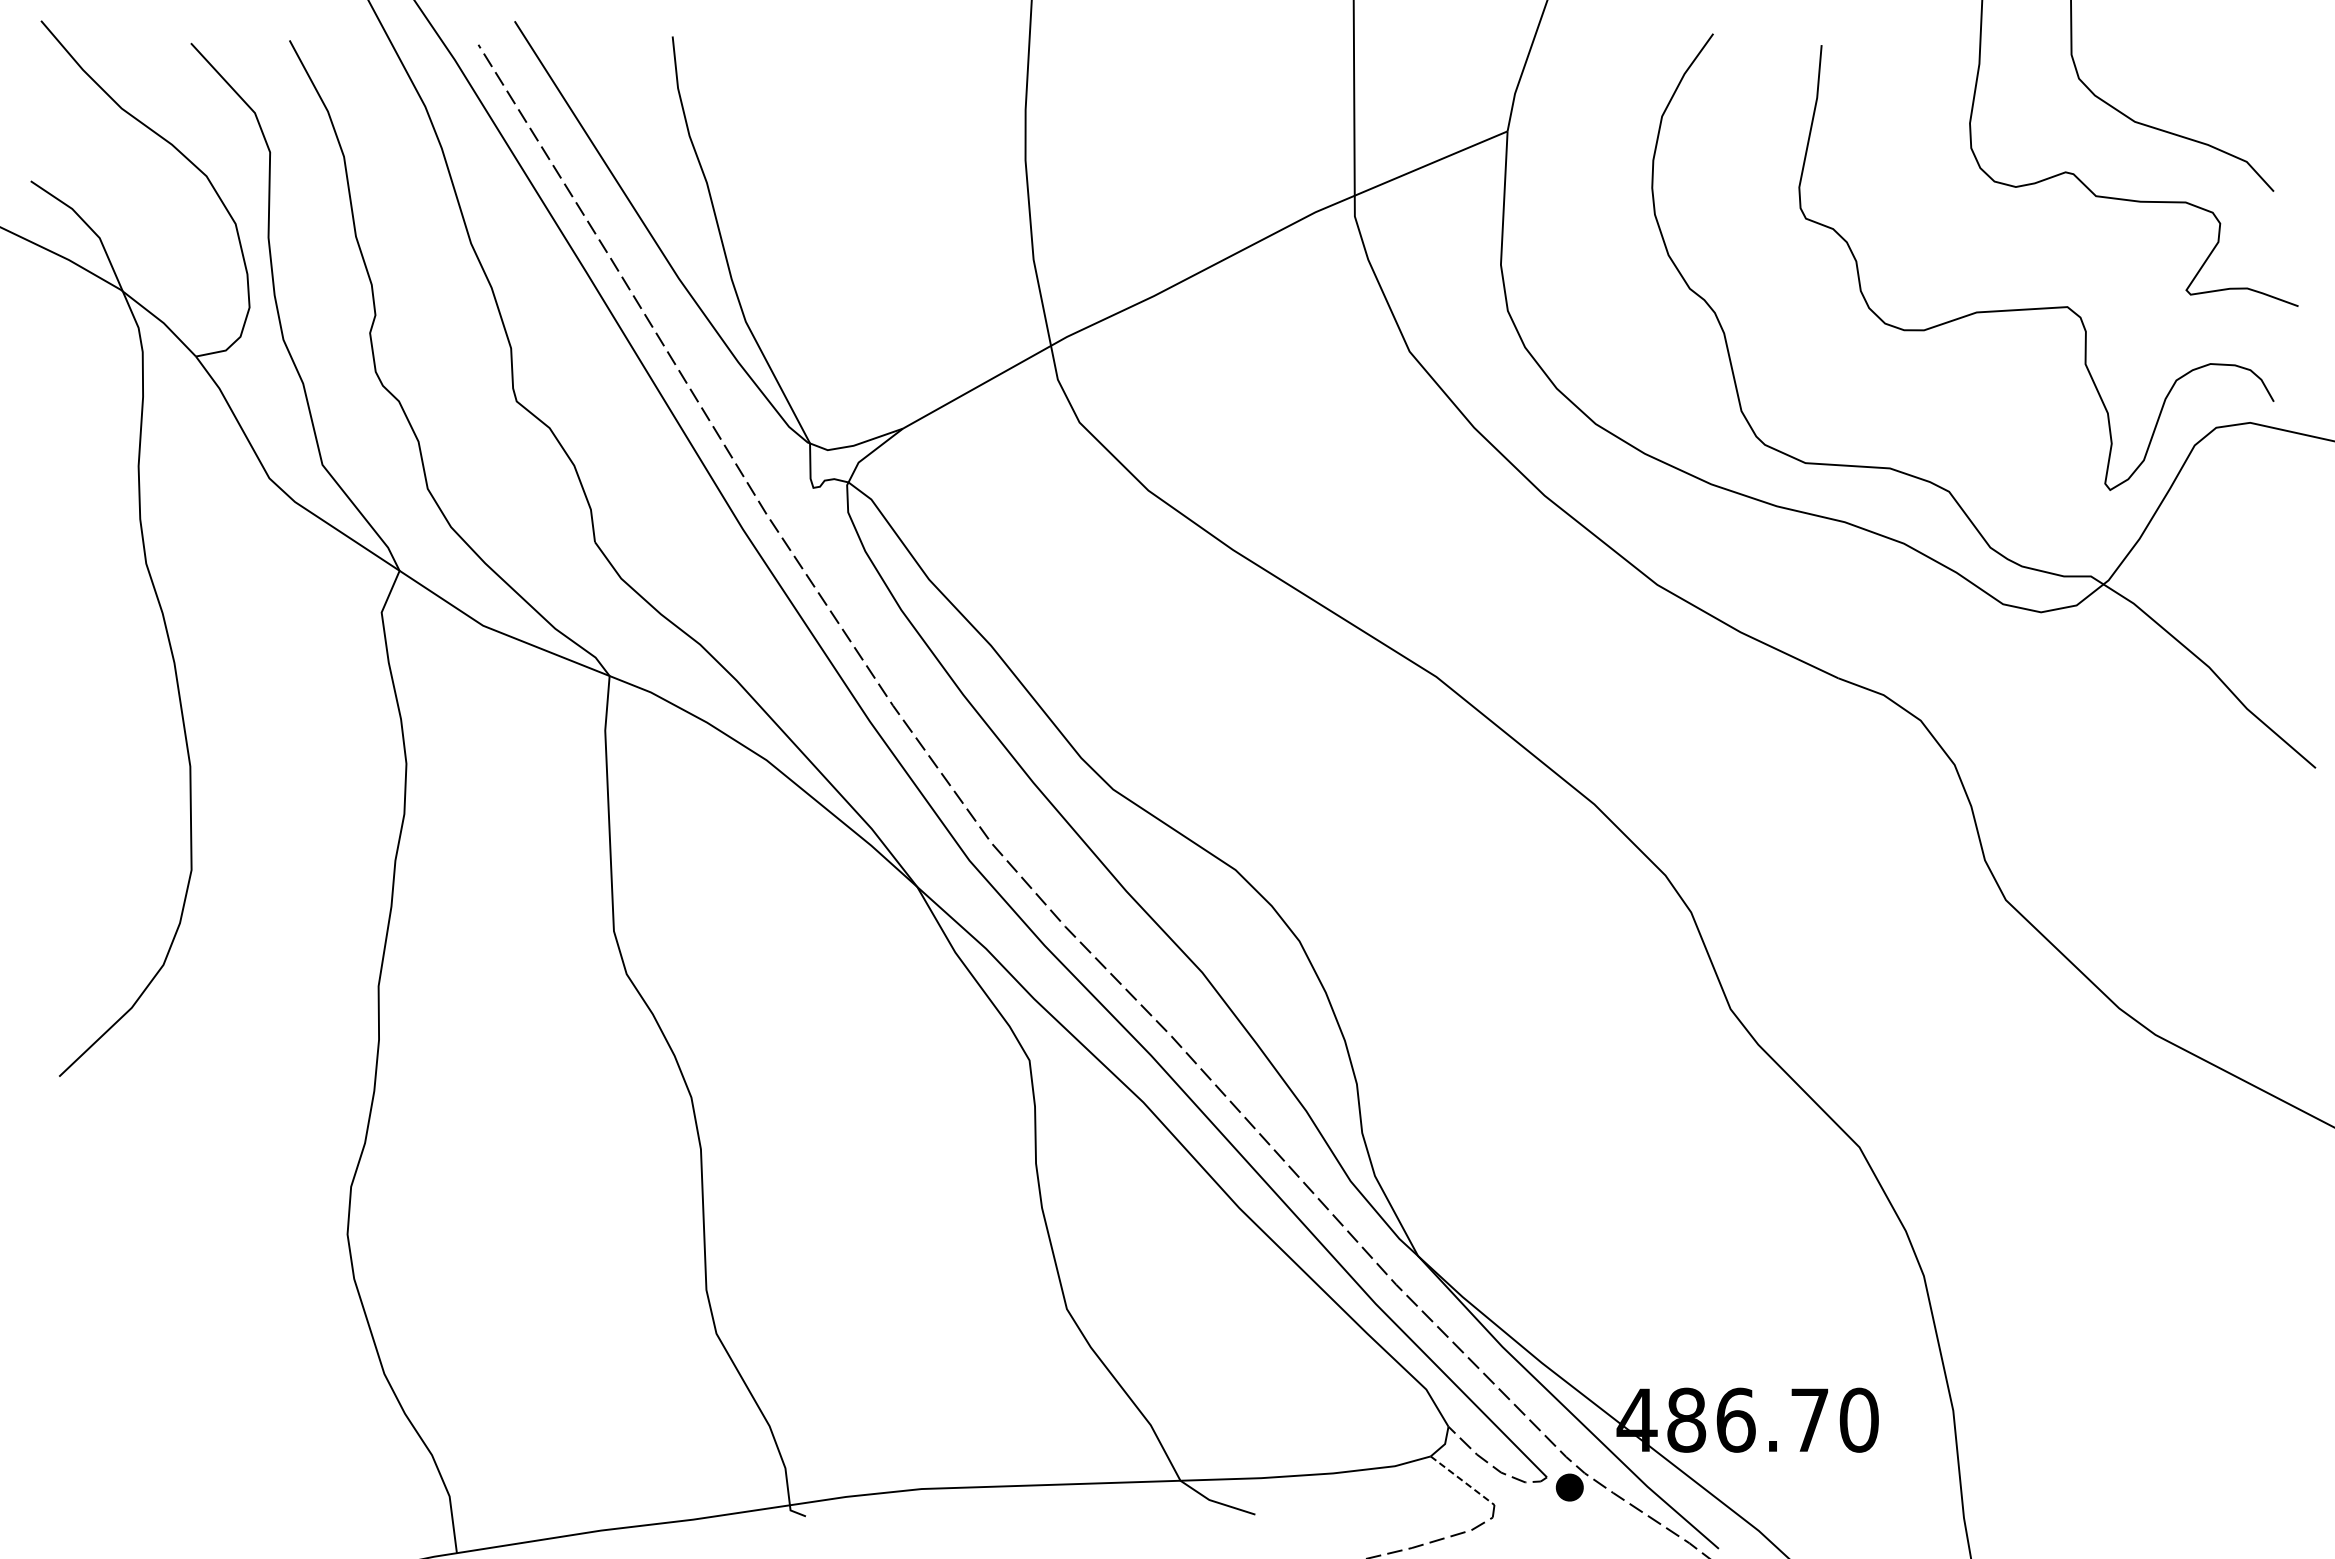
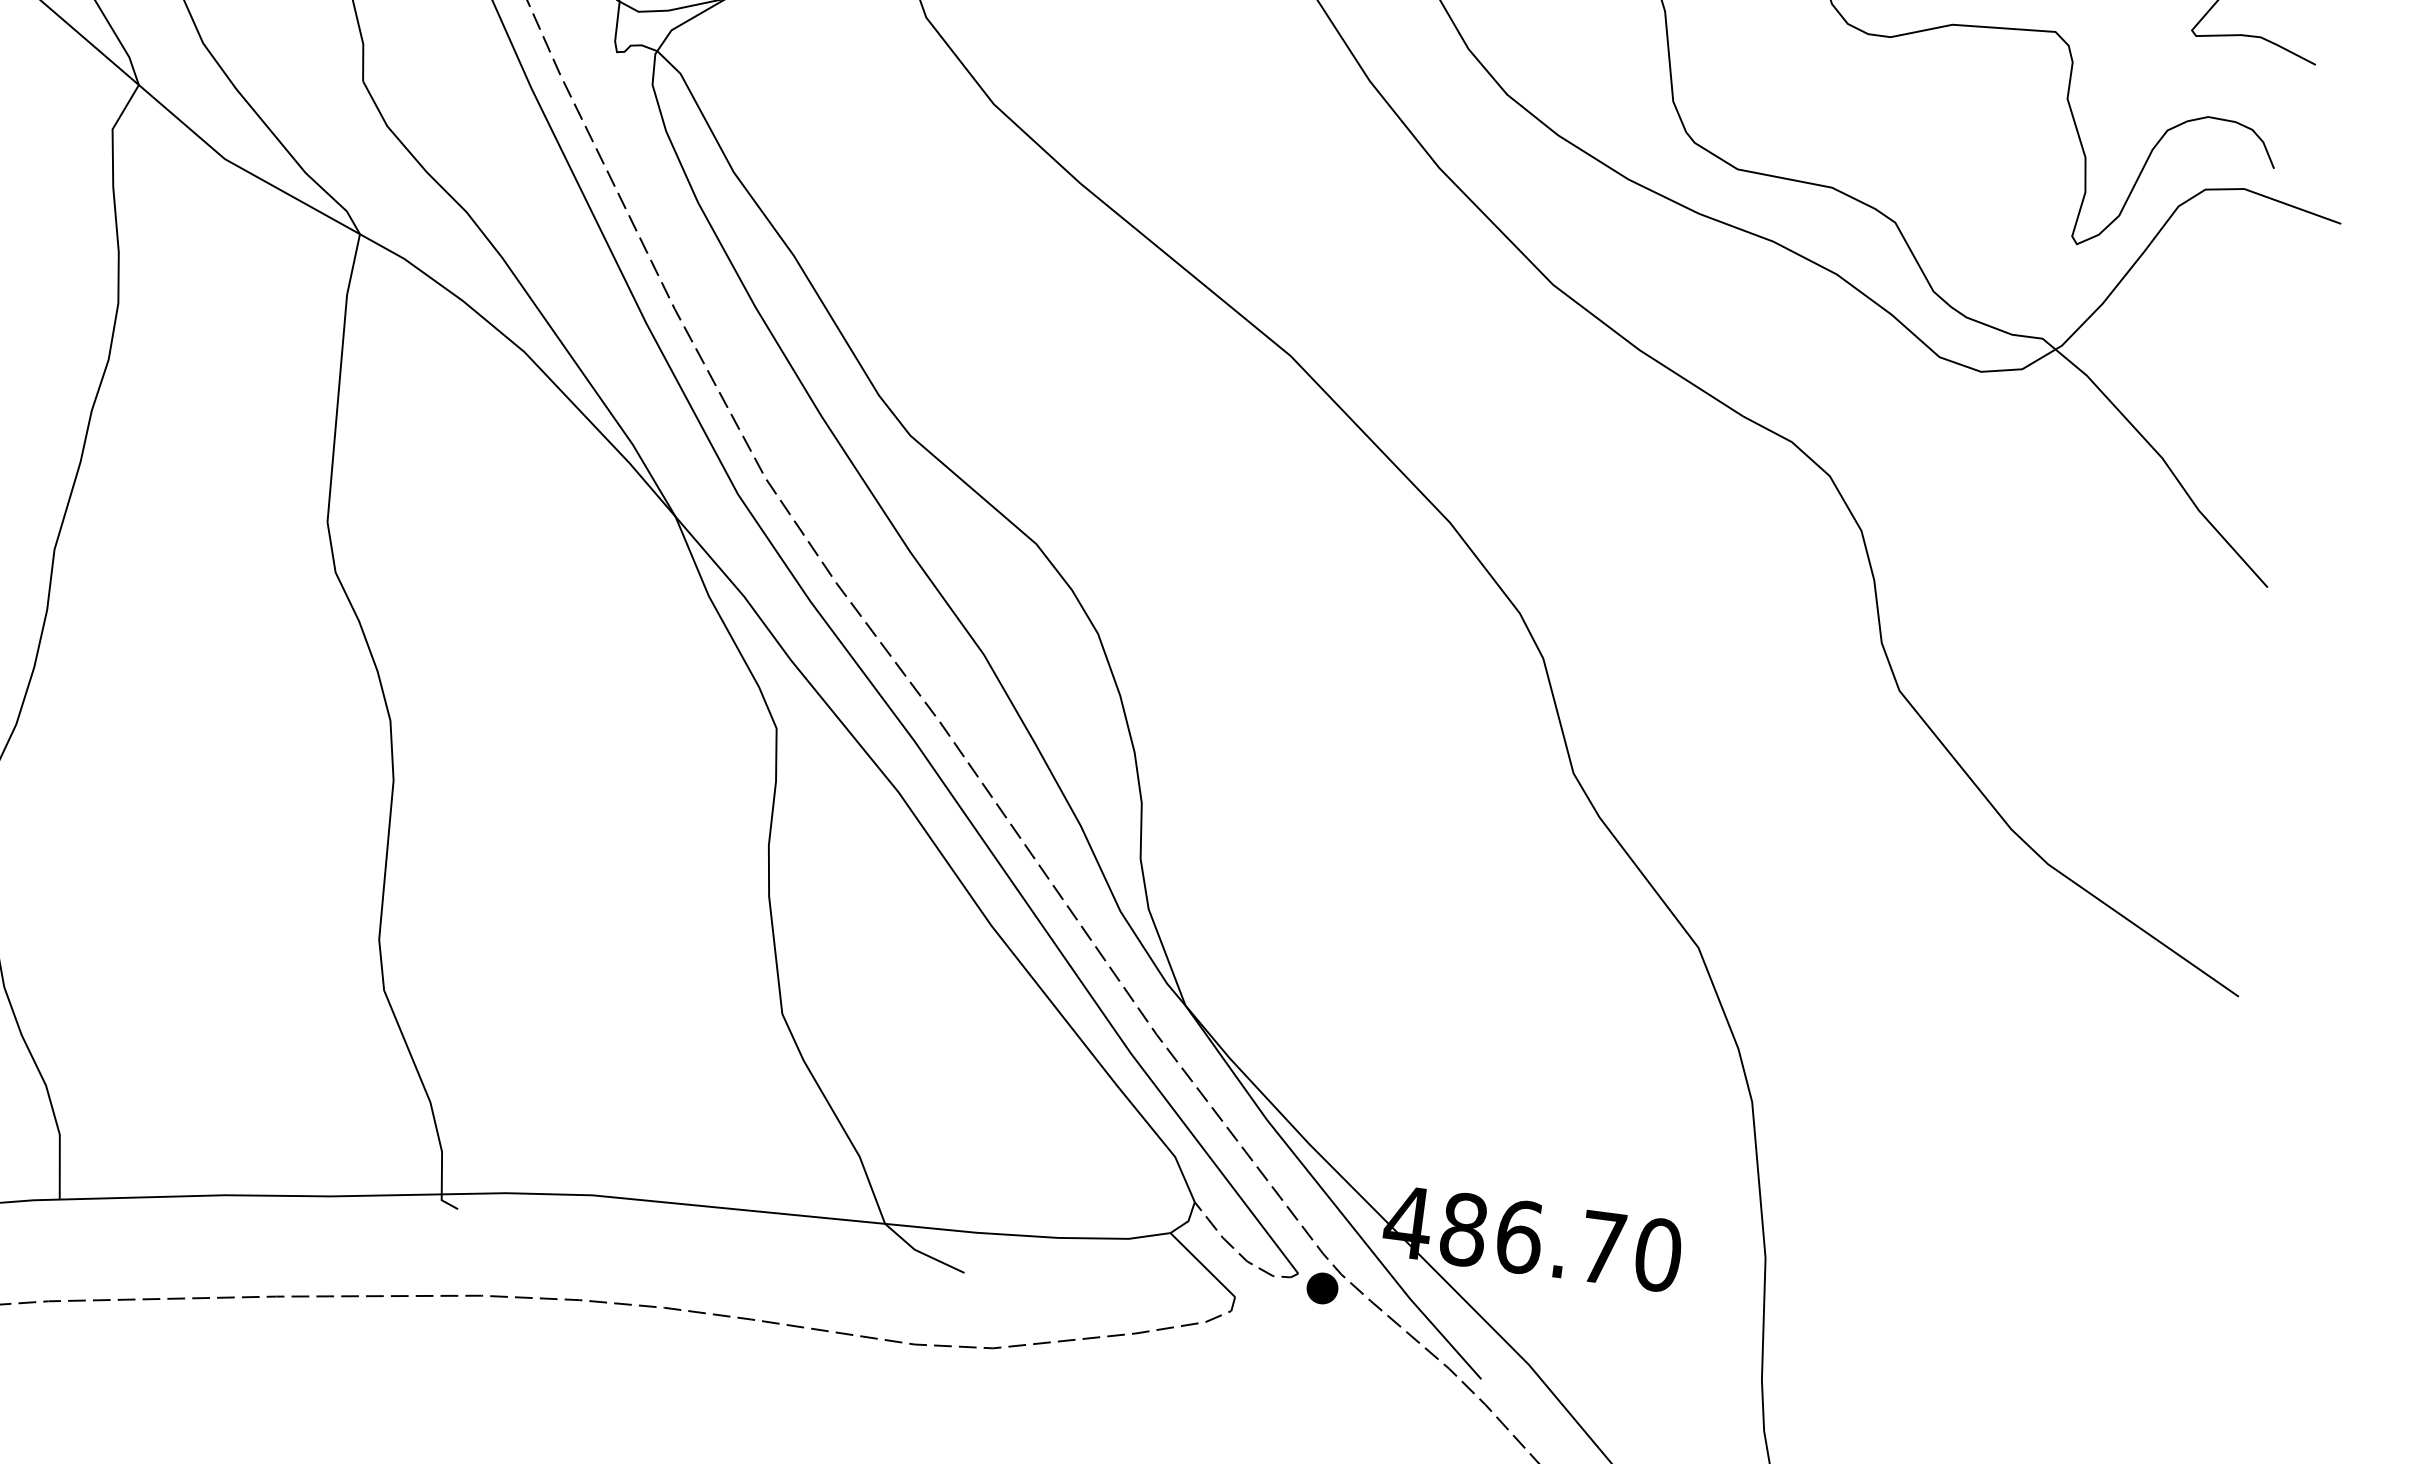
line: (1463, 1481) -> (1203, 1266), dashed -> solid

